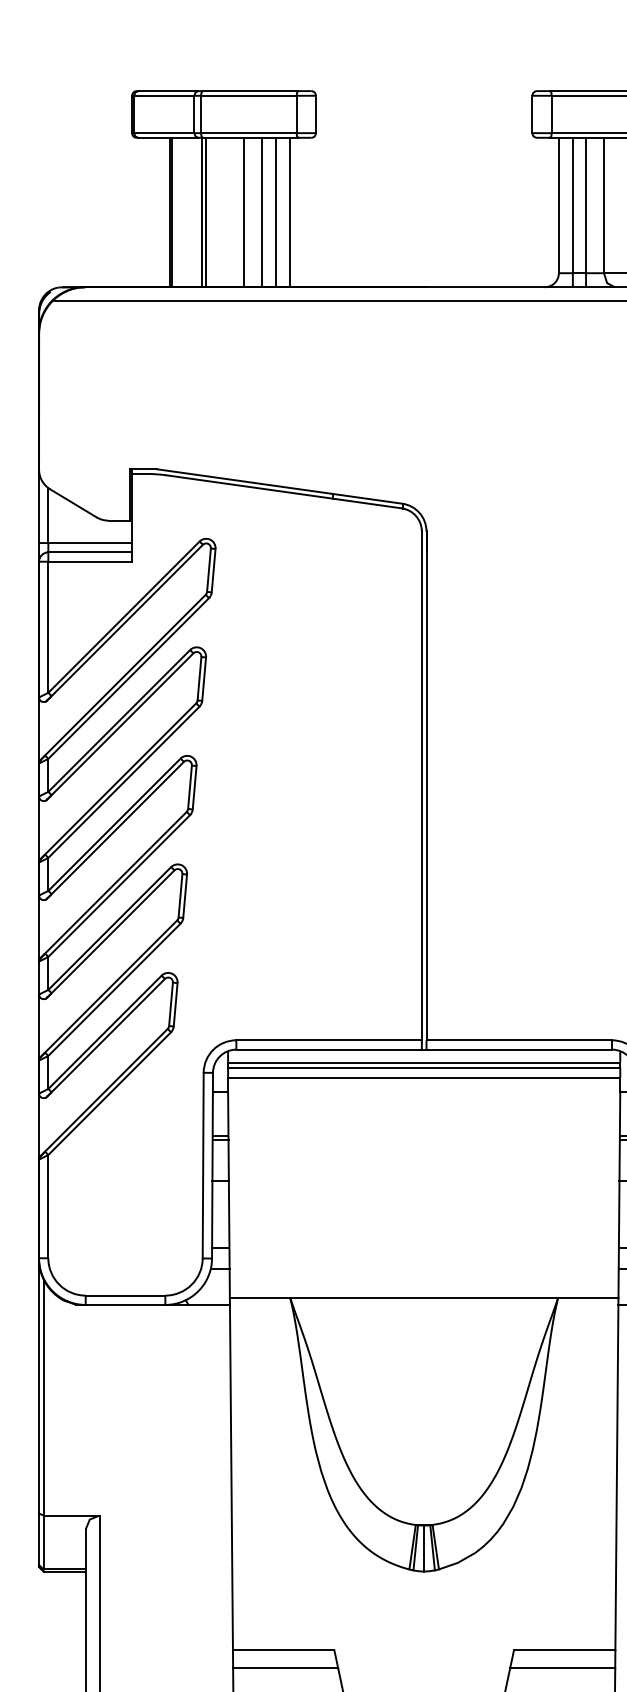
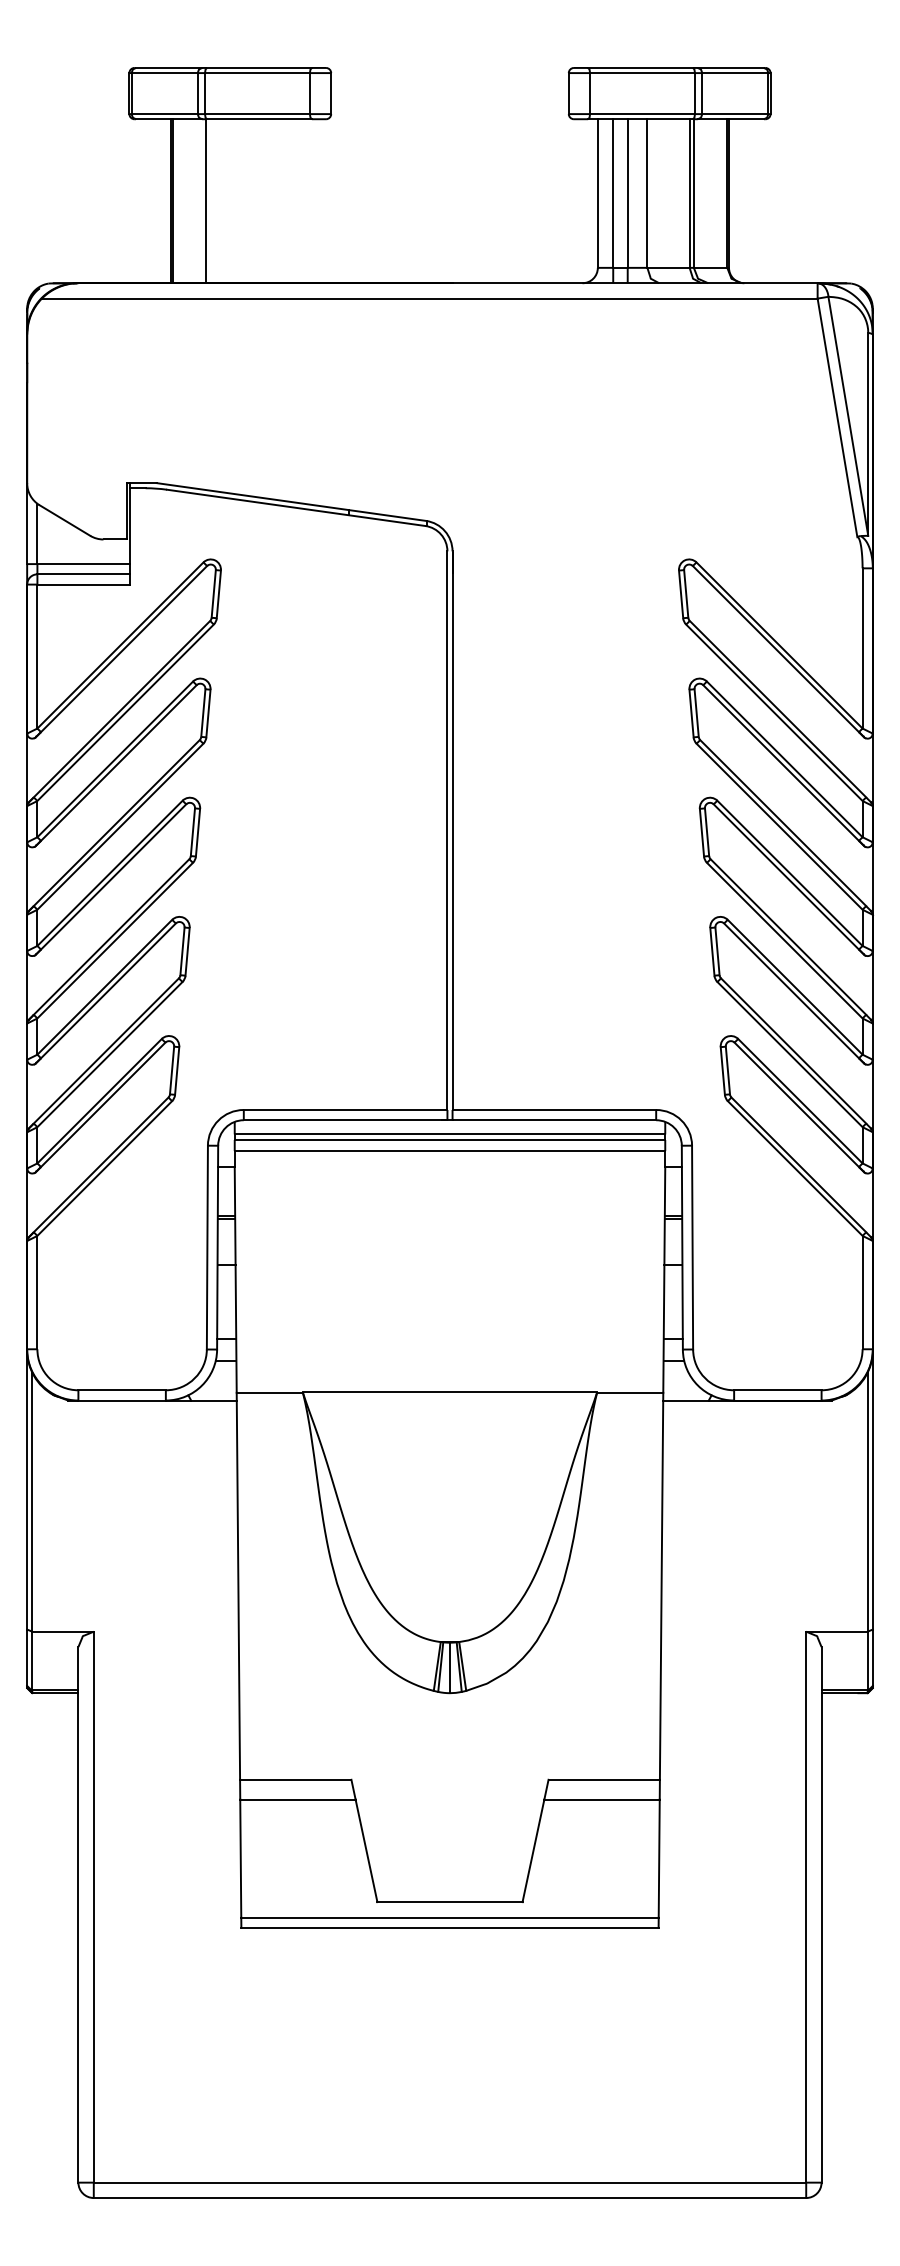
line: (206, 212) -> (210, 201), removed
line: (244, 212) -> (252, 201), removed
line: (262, 212) -> (272, 201), removed
line: (275, 212) -> (286, 201), removed
line: (289, 212) -> (302, 201), removed

